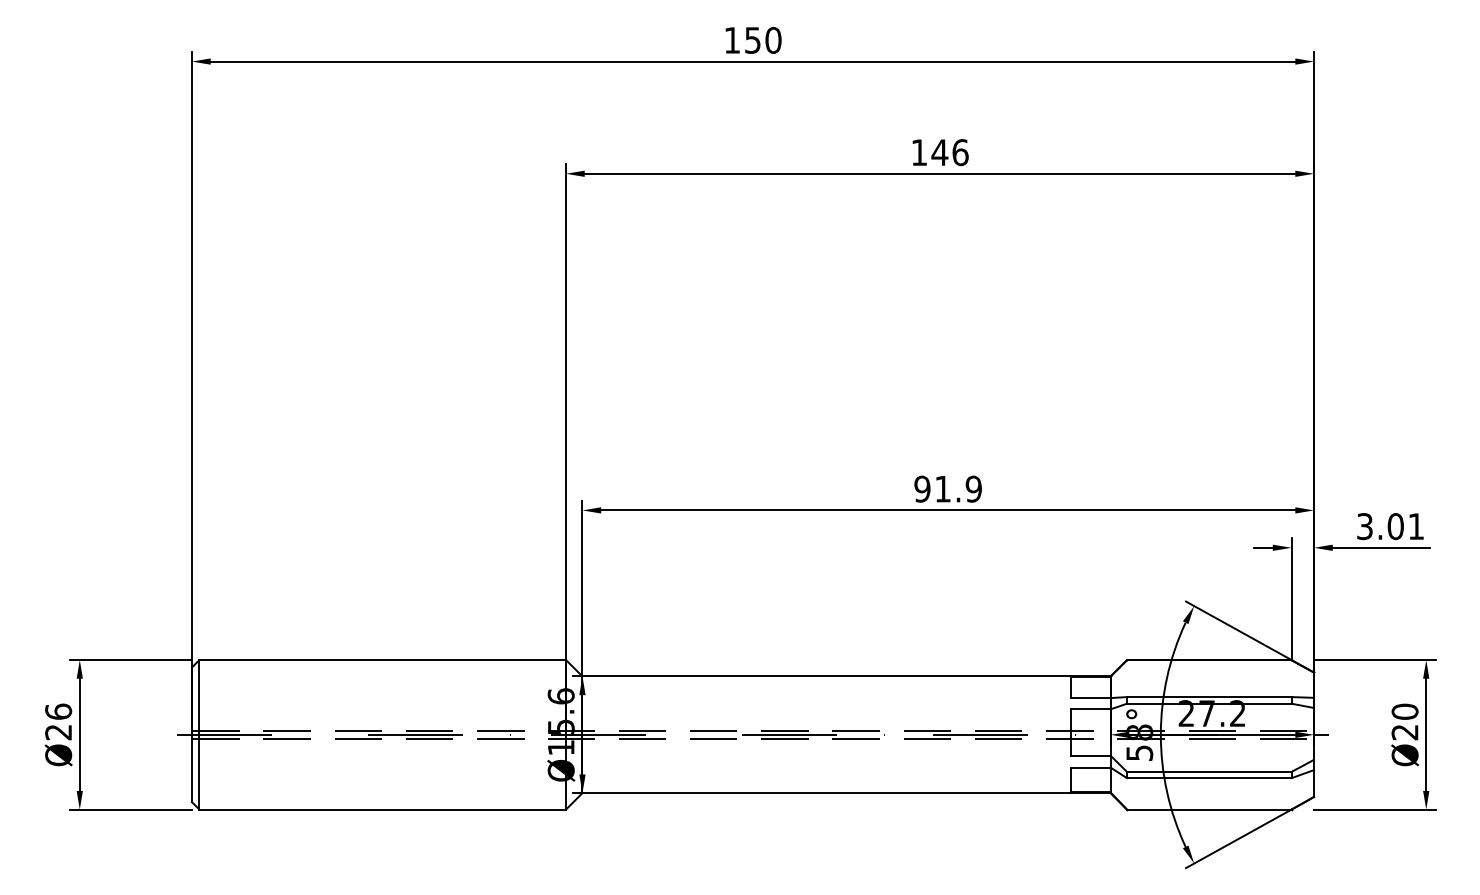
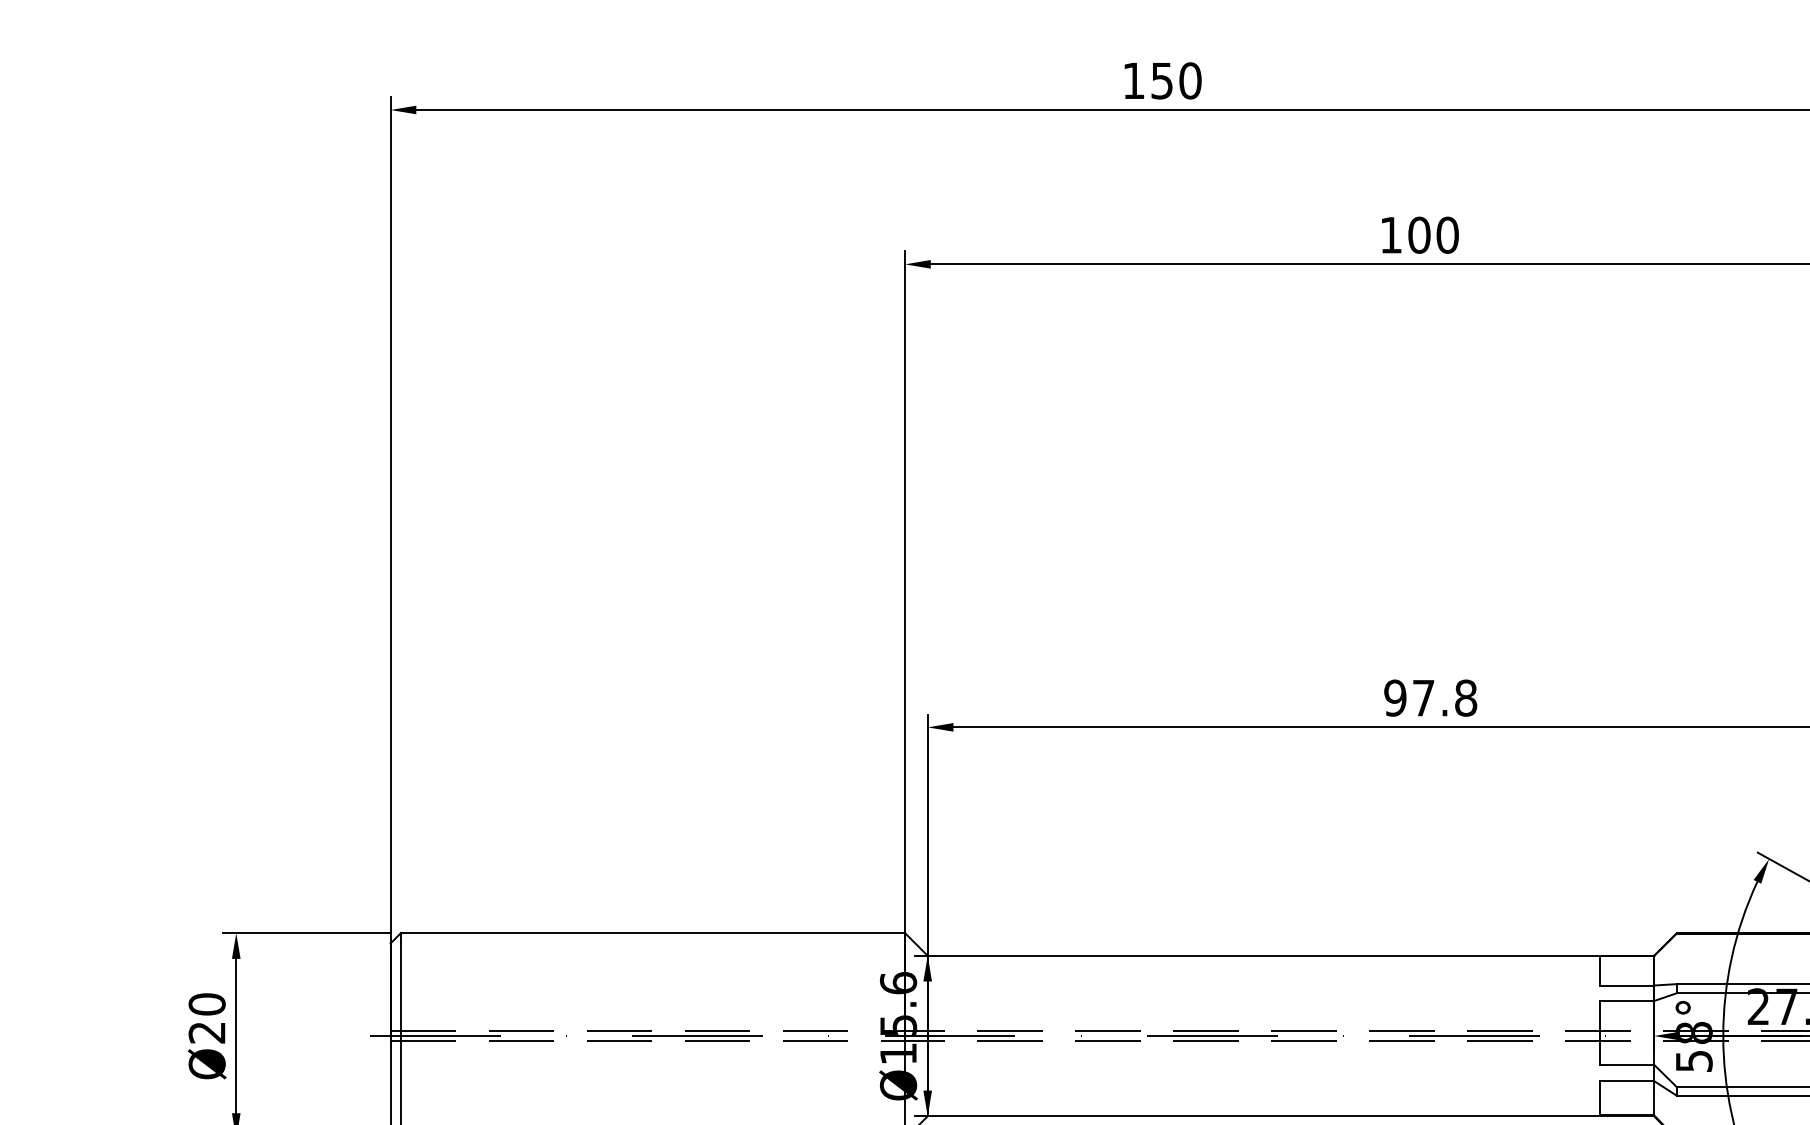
text: (949, 152) -> (1432, 235), 146 -> 100
text: (958, 488) -> (1444, 697), 91.9 -> 97.8
text: (58, 711) -> (206, 1003), Ø26 -> Ø20

